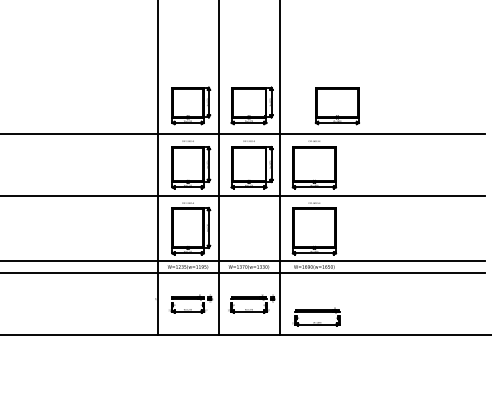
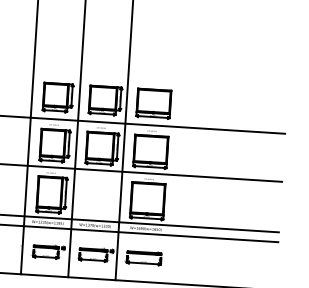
part: (336, 106) -> (153, 104), moved
part: (316, 316) -> (143, 257), moved

